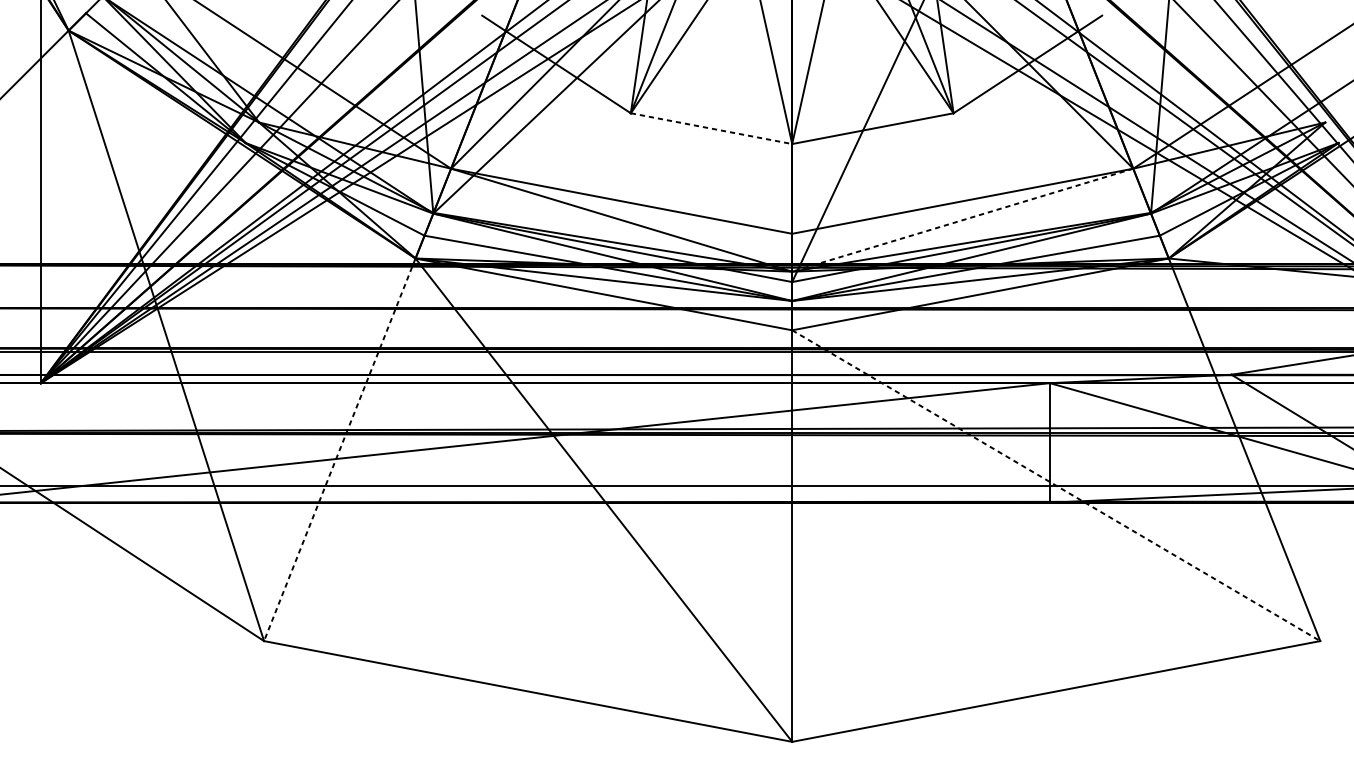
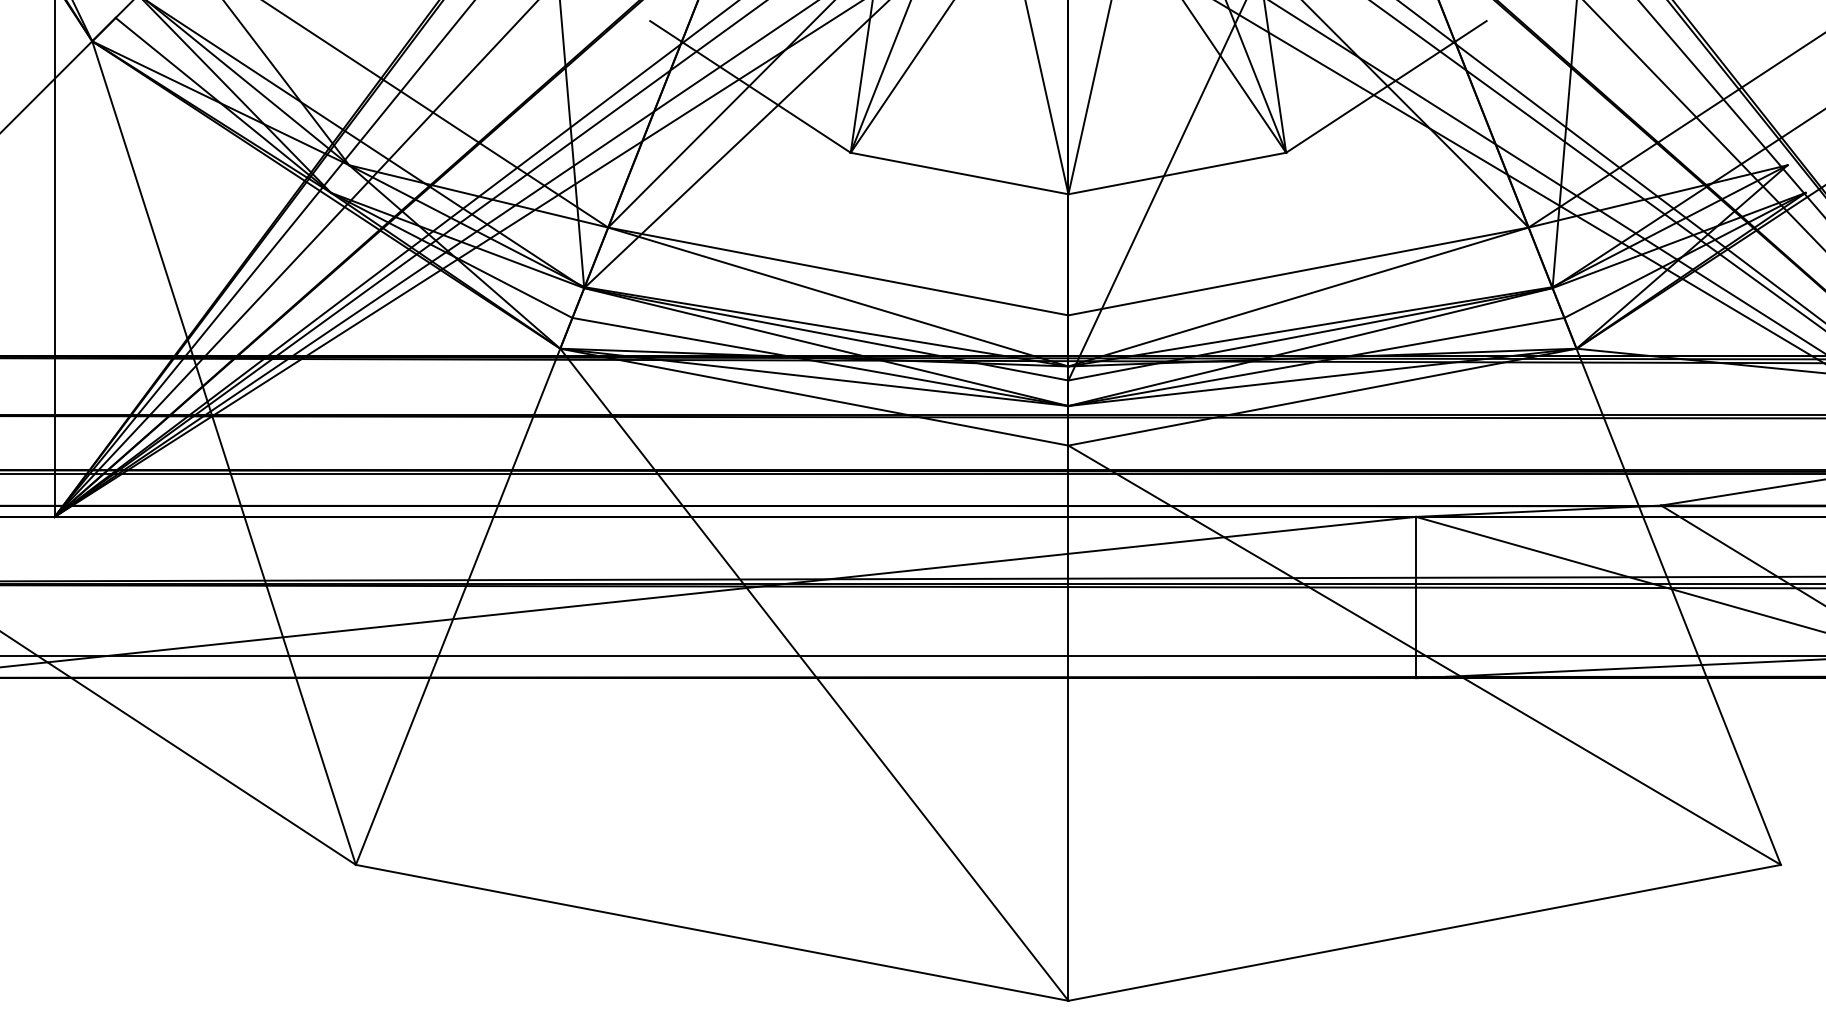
line: (711, 128) -> (959, 173), dashed -> solid
line: (962, 220) -> (1298, 297), dashed -> solid
line: (340, 449) -> (458, 606), dashed -> solid
line: (1056, 485) -> (1425, 655), dashed -> solid

